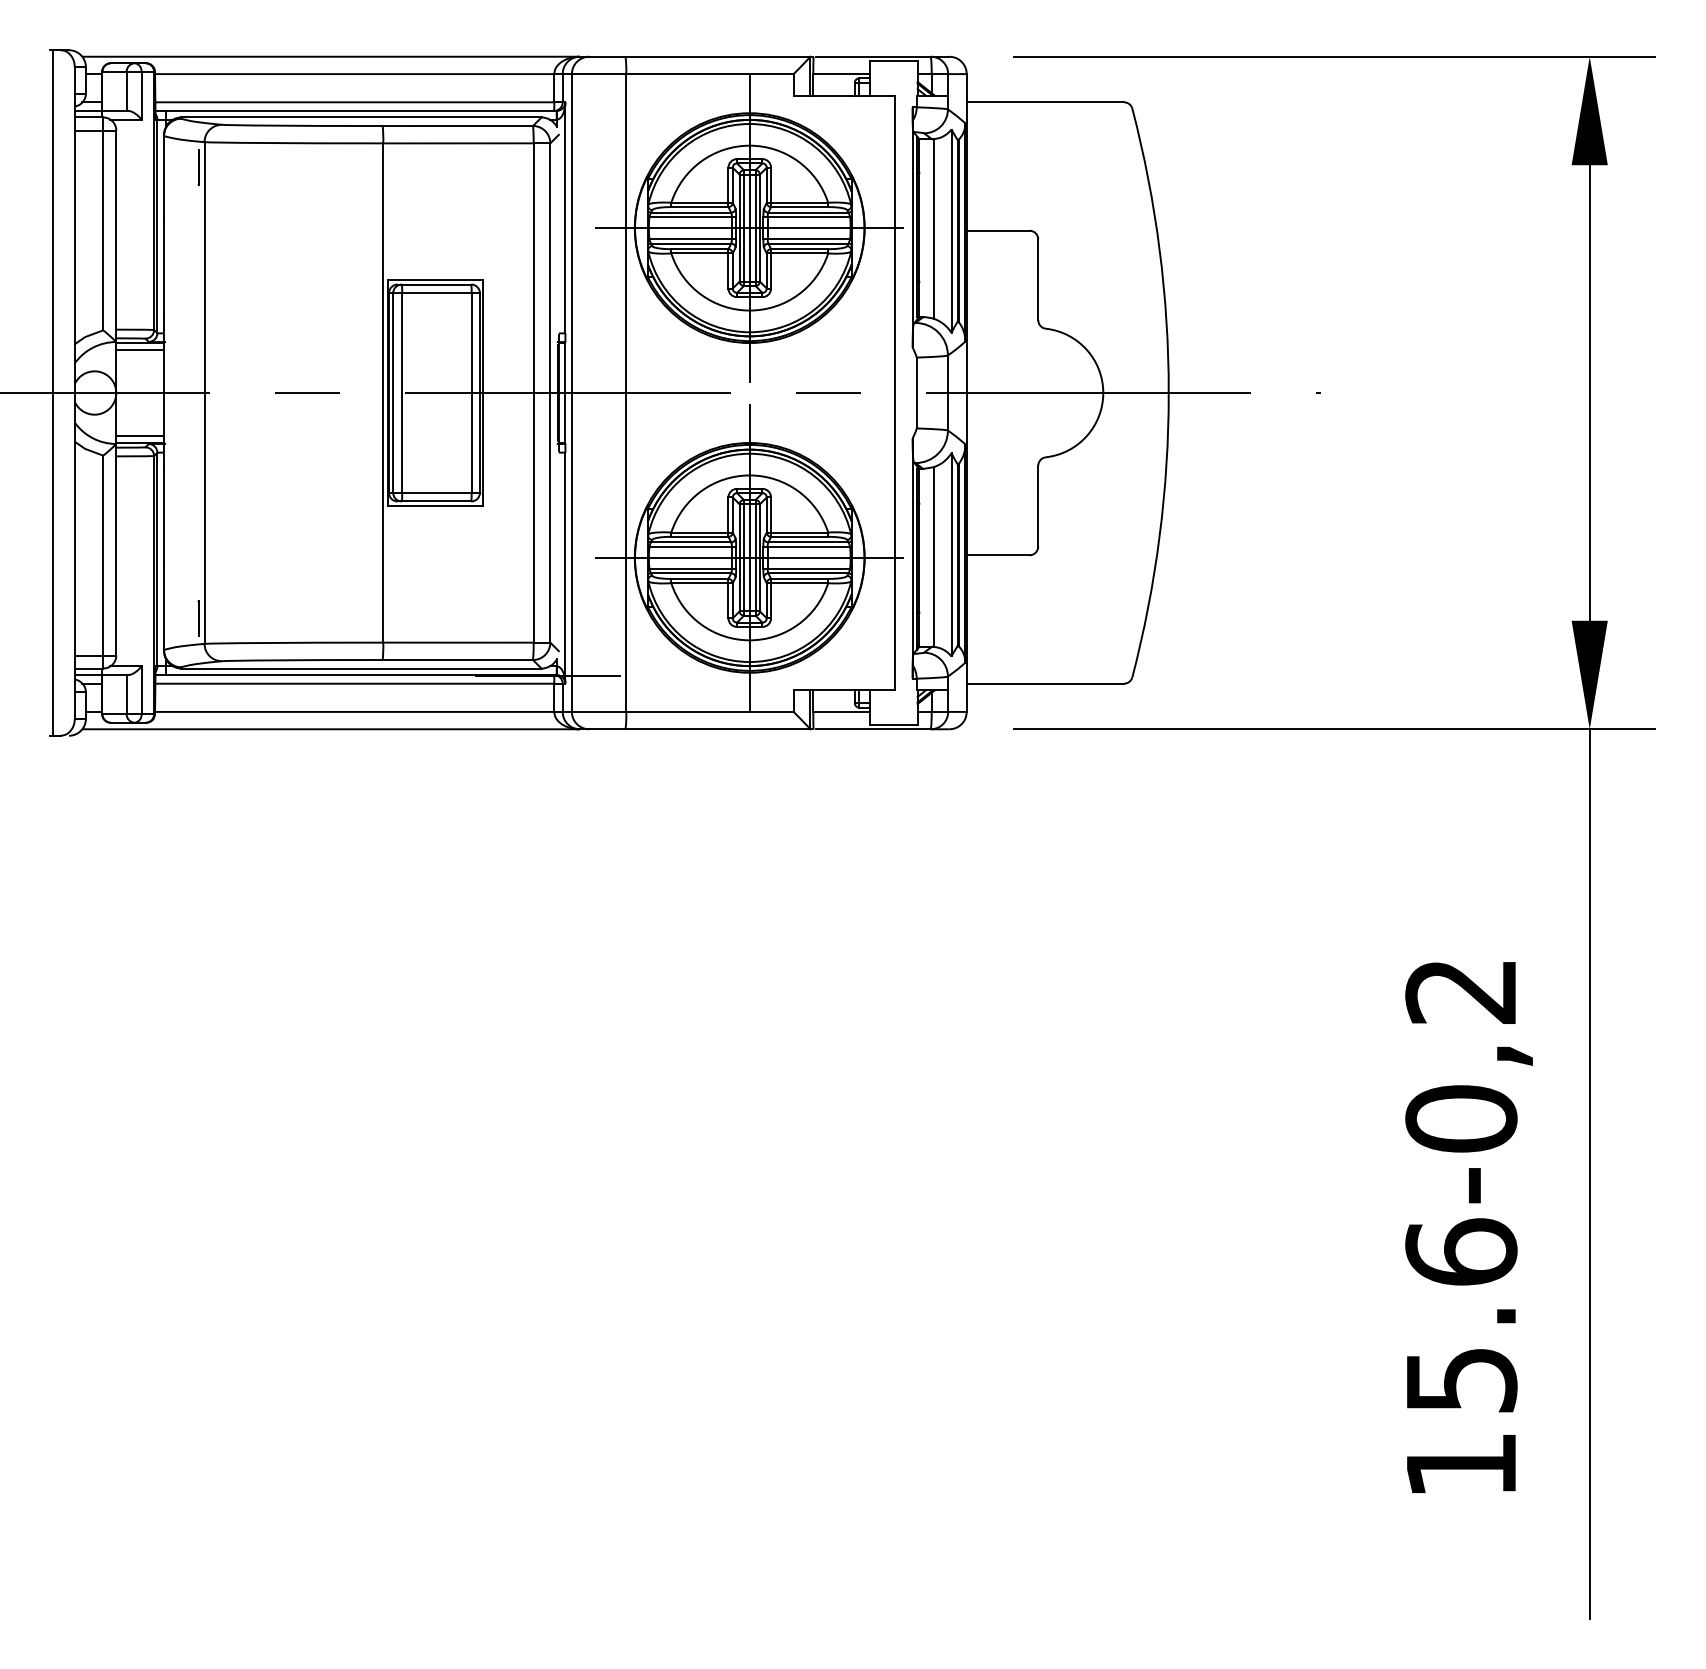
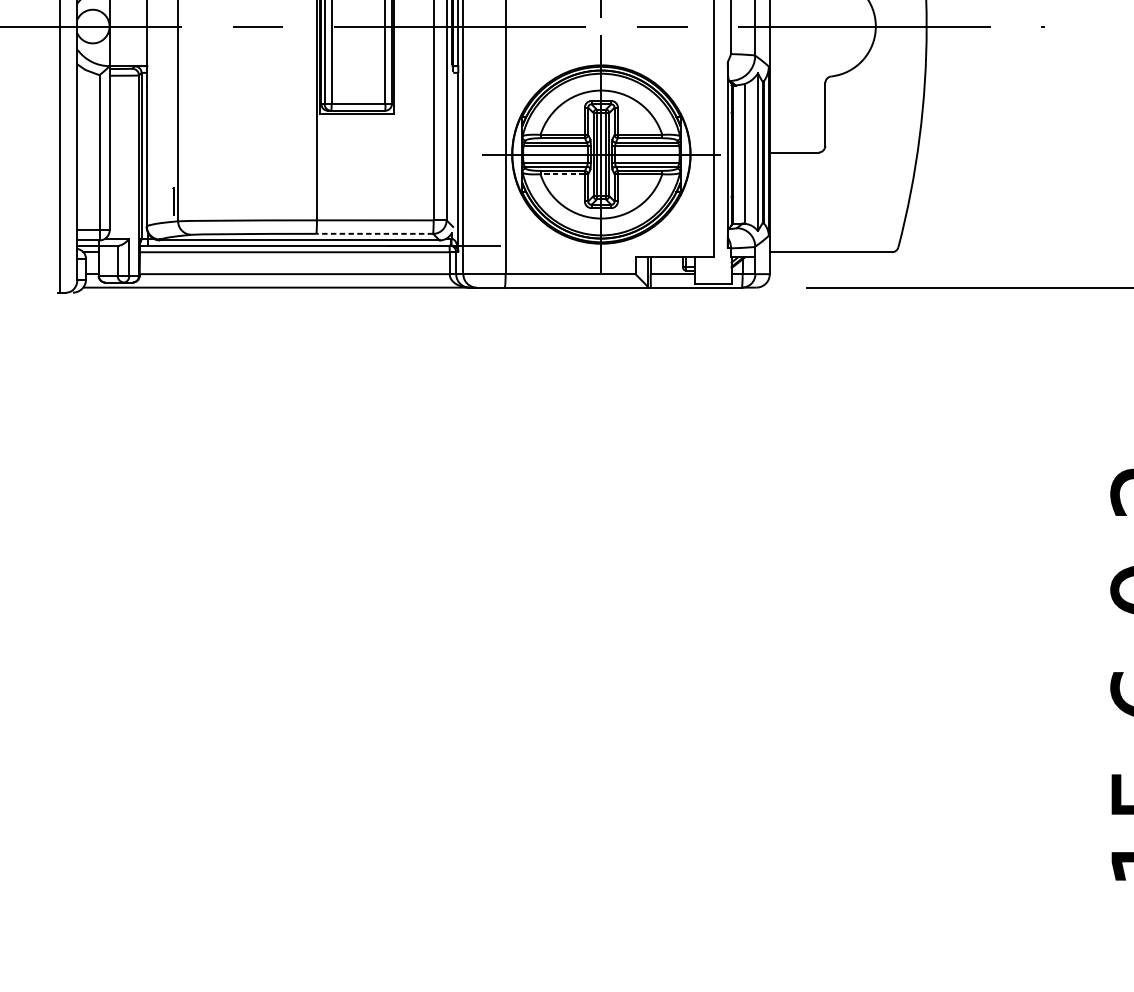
line: (140, 436) -> (128, 60), removed
line: (699, 583) -> (562, 174), solid -> dashed
line: (457, 660) -> (374, 234), solid -> dashed

